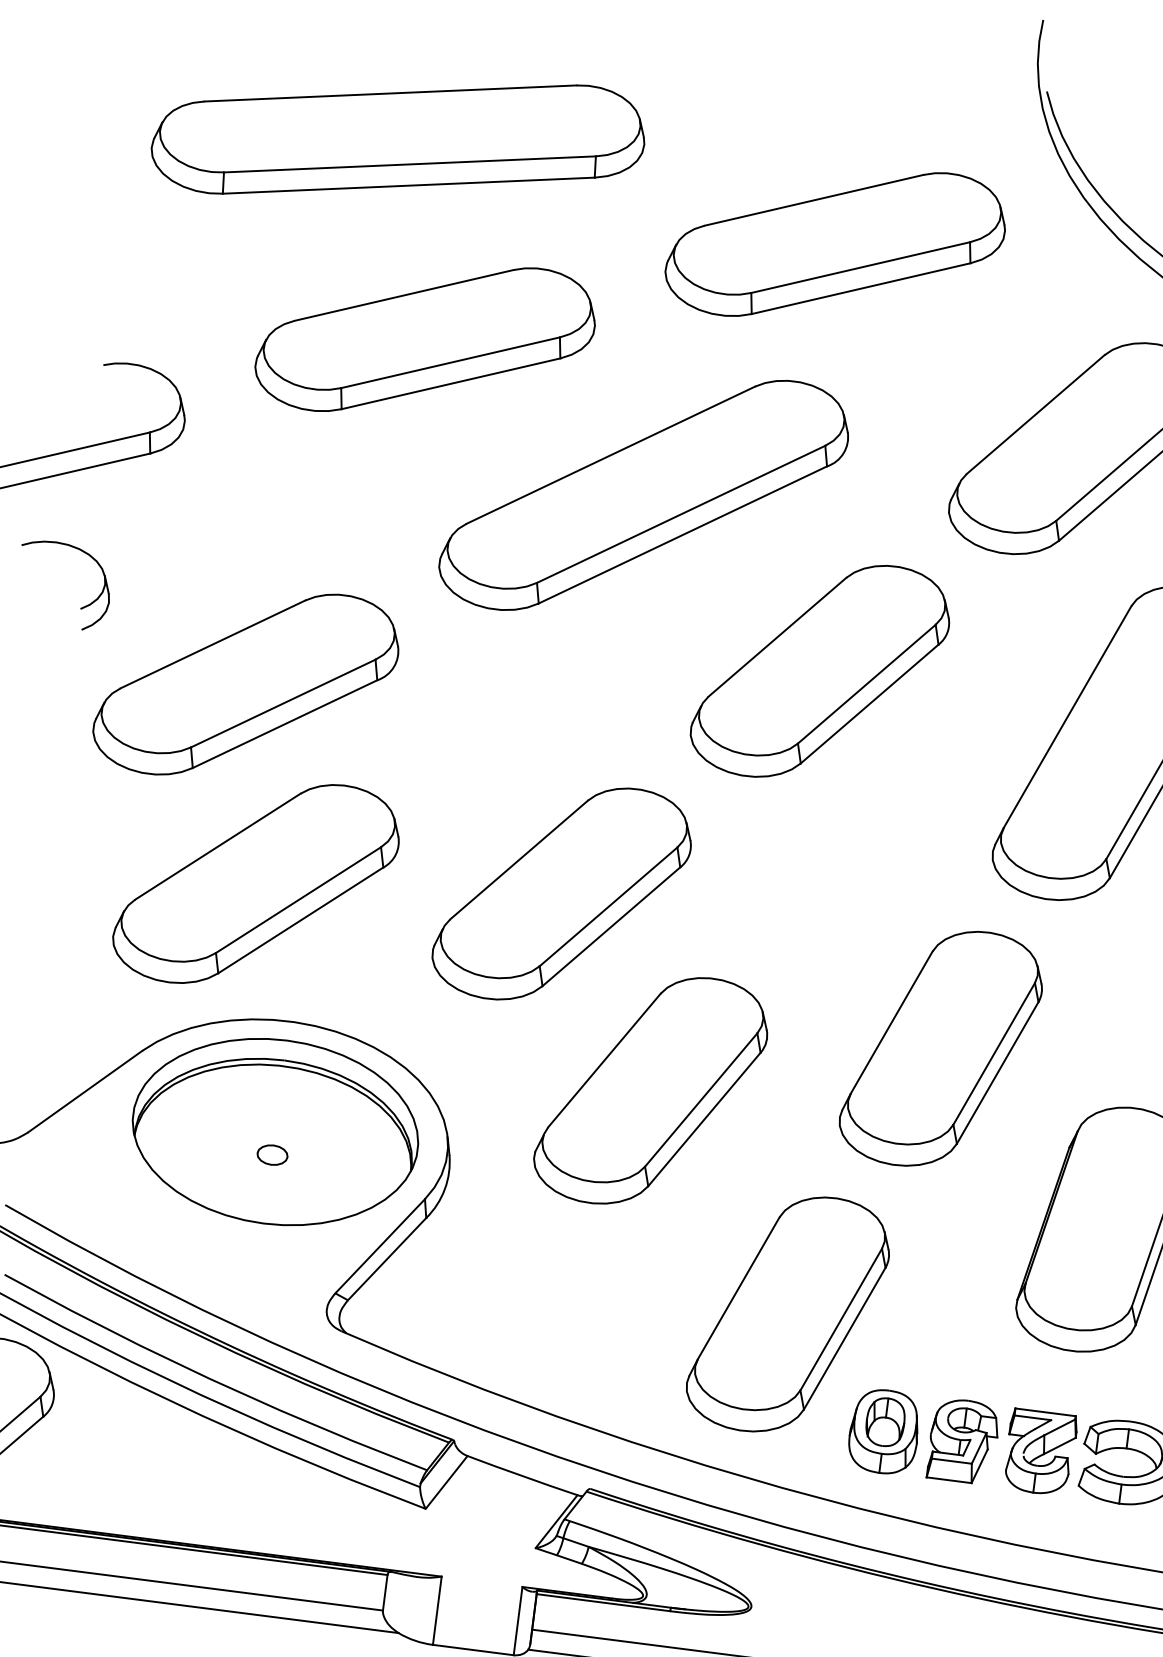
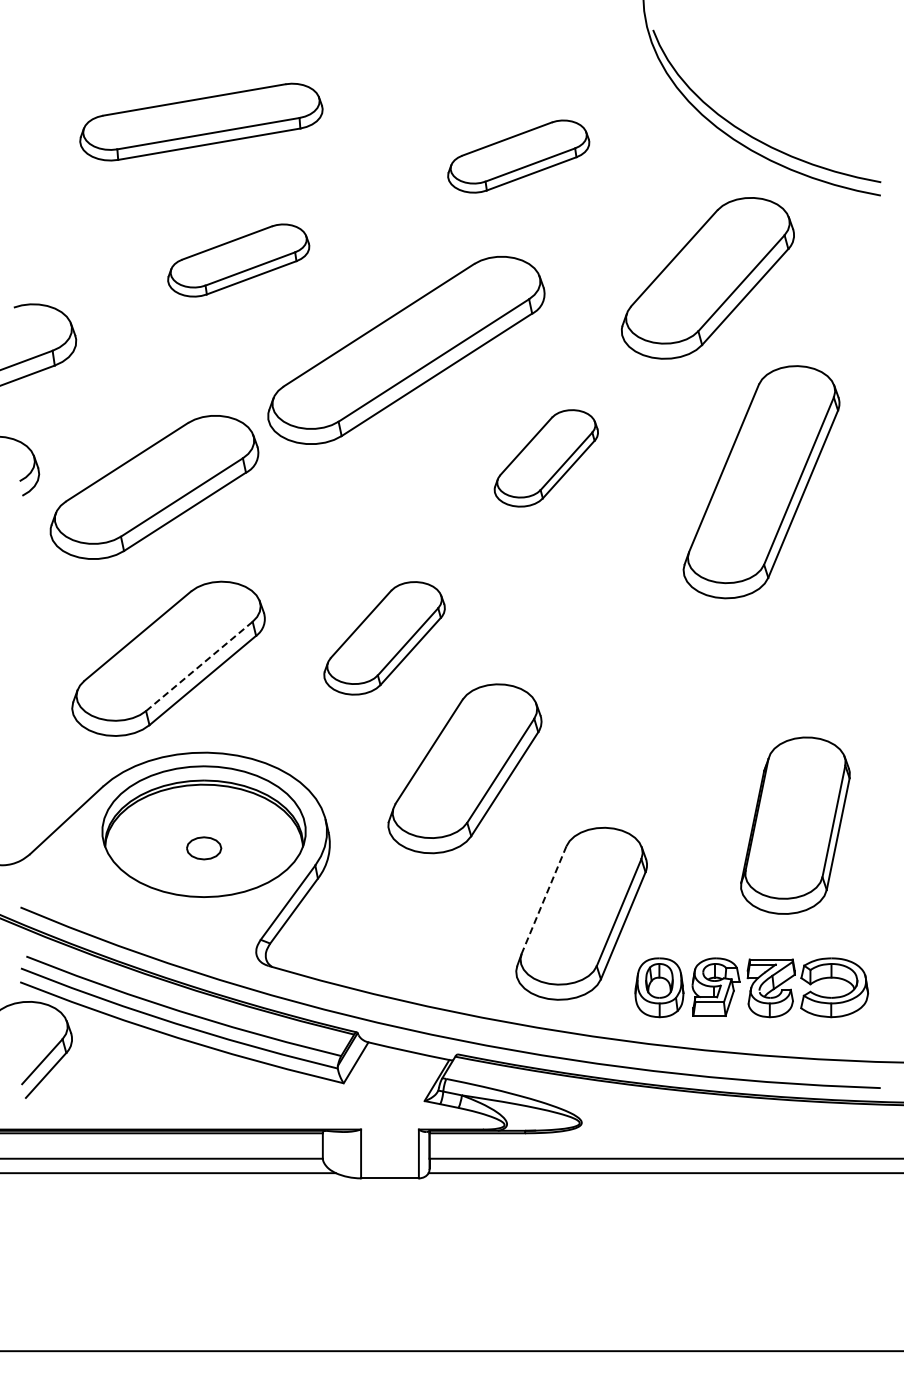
part: (399, 138) -> (201, 121), size x0.7
part: (836, 244) -> (518, 156), size x0.6
part: (425, 339) -> (238, 260), size x0.6
part: (821, 671) -> (546, 458), size x0.6
part: (246, 684) -> (154, 487), moved
part: (562, 894) -> (384, 638), size x0.7
line: (298, 900) -> (199, 666), solid -> dashed
part: (941, 1048) -> (665, 712), removed
part: (271, 1154) -> (203, 847), size x1.6
line: (739, 1287) -> (544, 899), solid -> dashed

